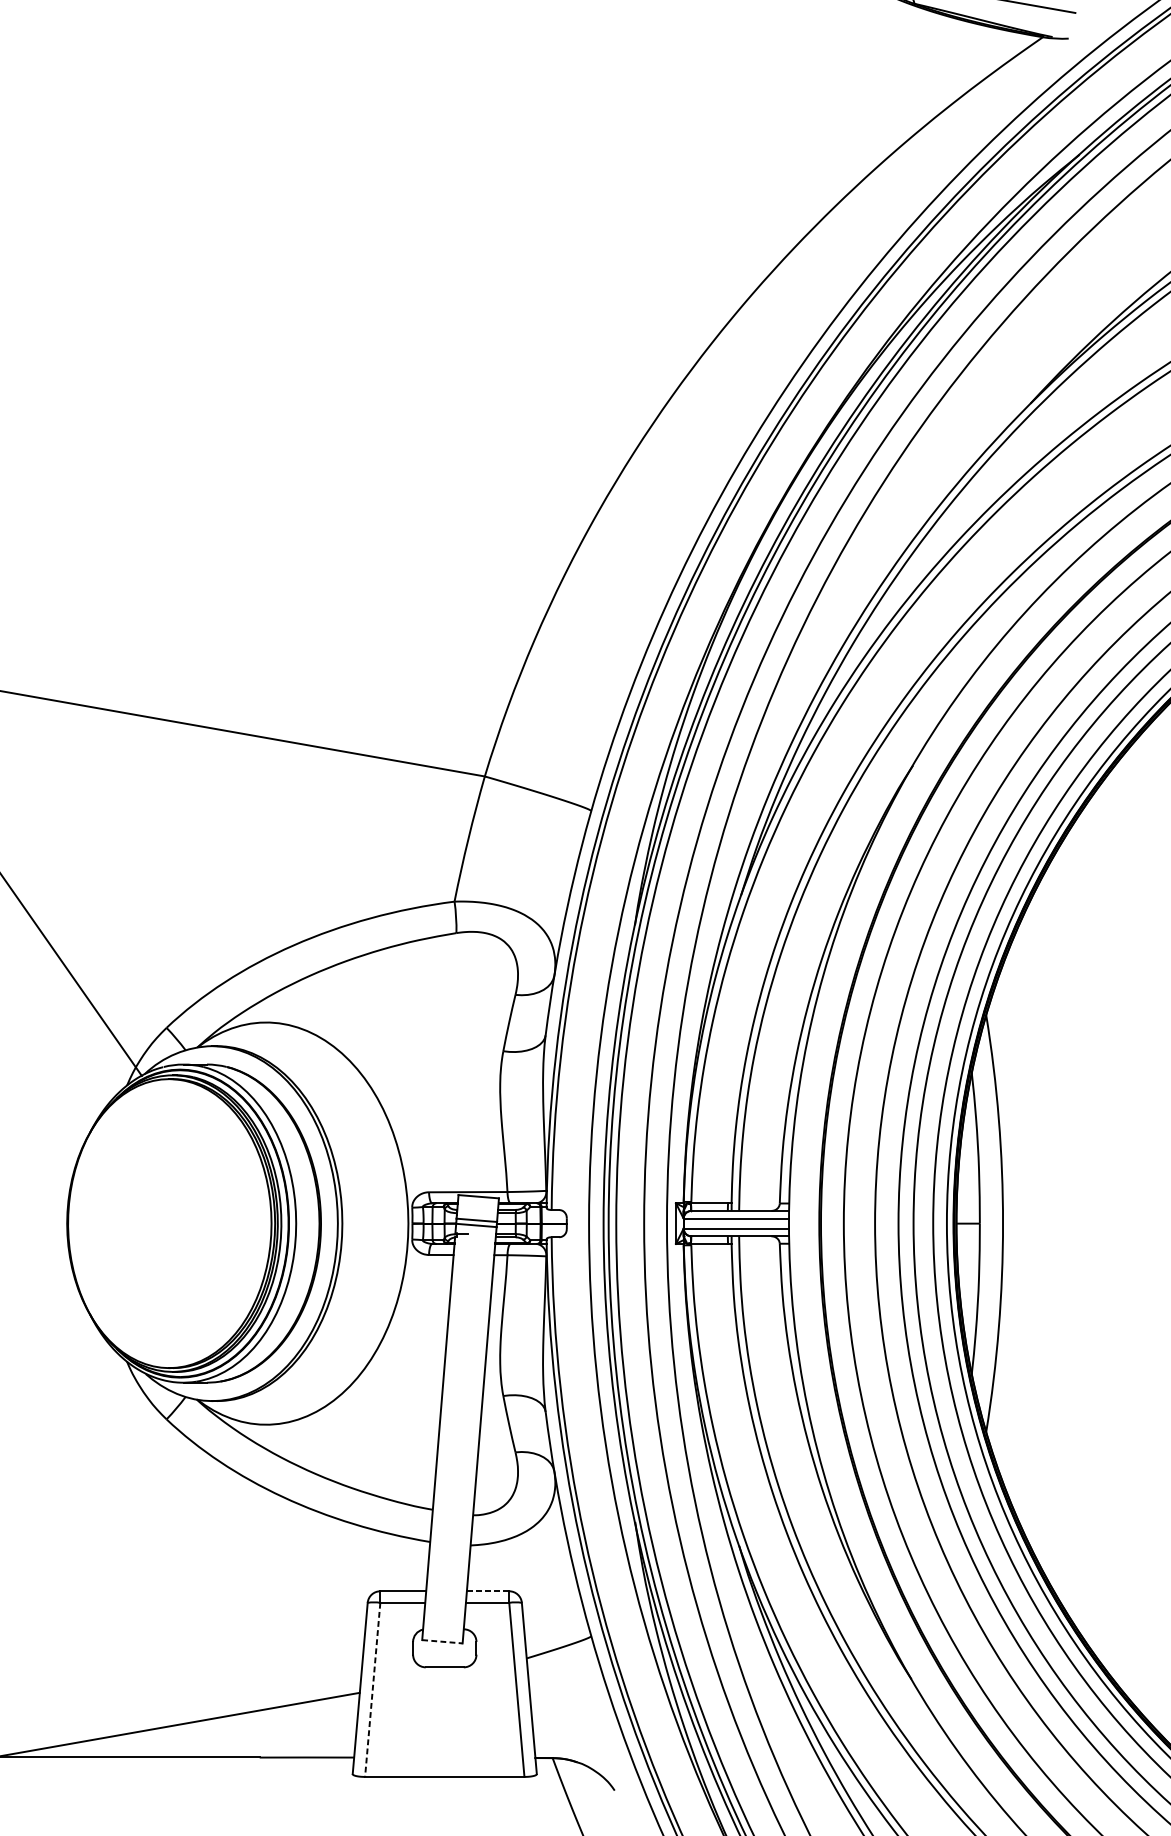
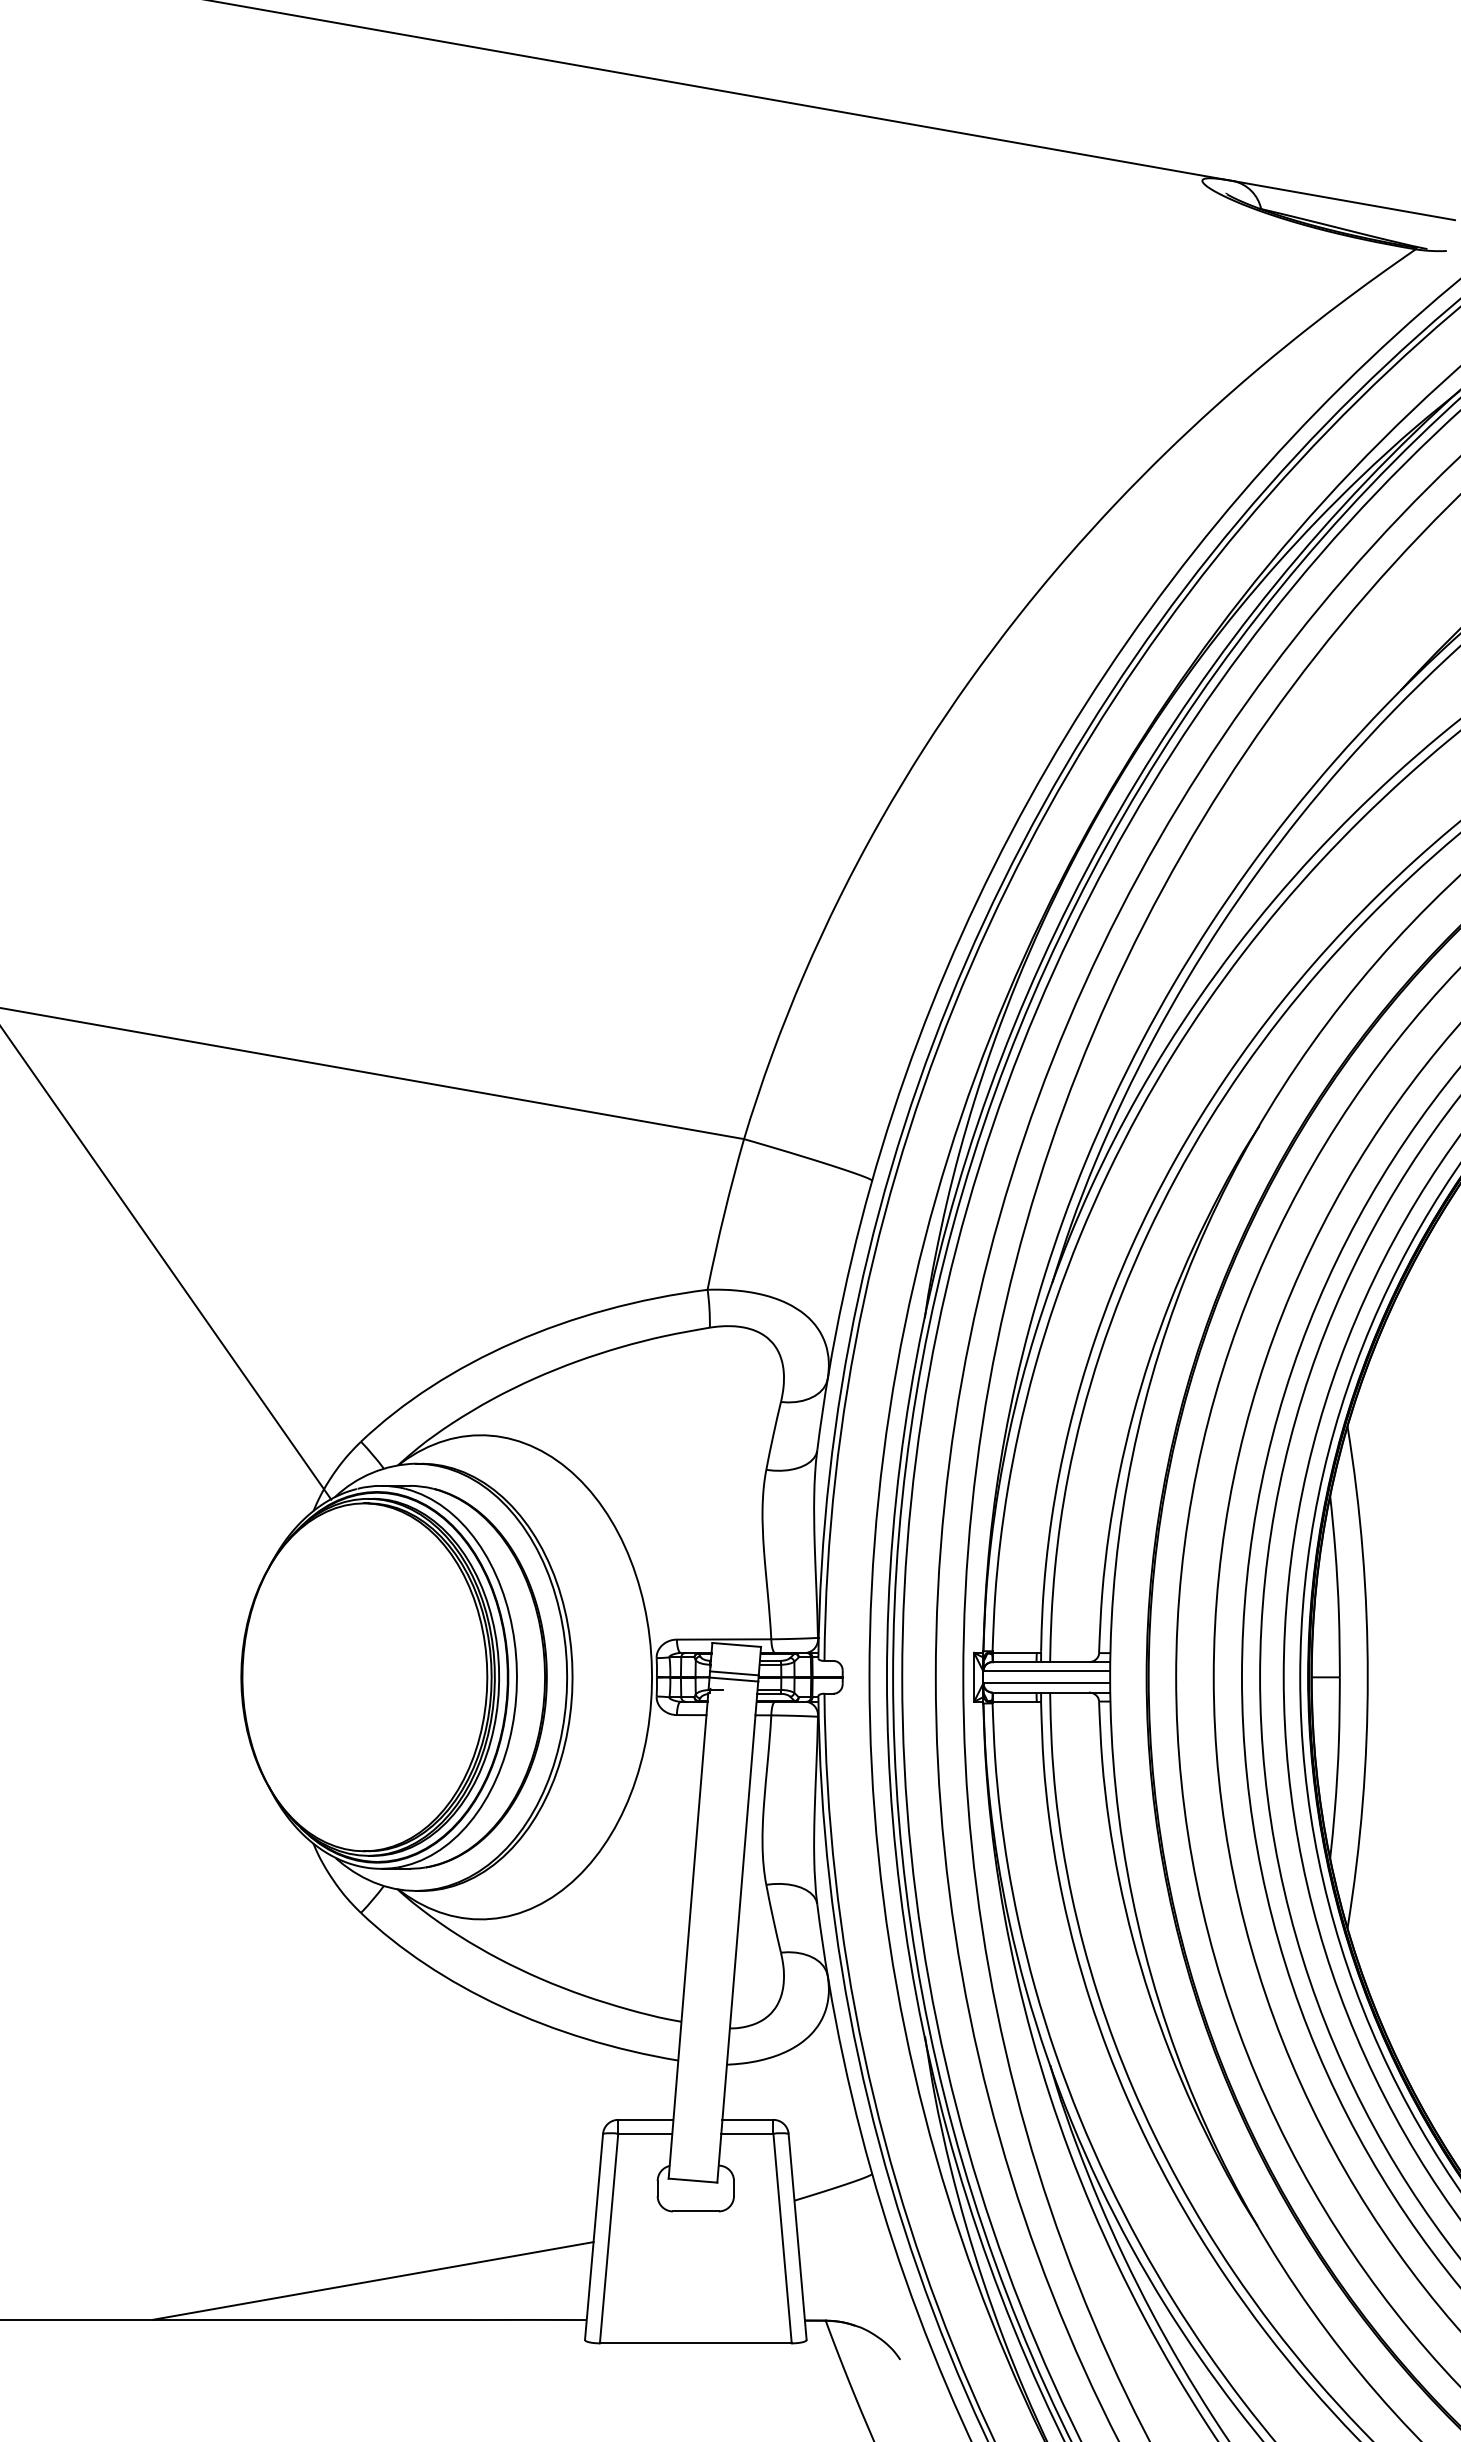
line: (488, 1590) -> (748, 2119), dashed -> solid
line: (442, 1641) -> (693, 2180), dashed -> solid
line: (373, 1690) -> (609, 2239), dashed -> solid

